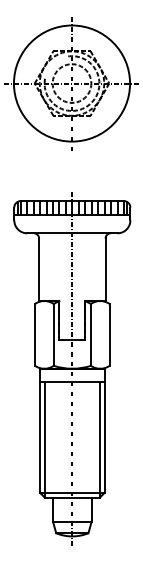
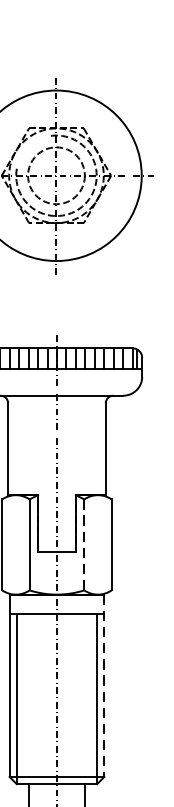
line: (90, 334) -> (83, 544), solid -> dashed
line: (104, 431) -> (104, 686), solid -> dashed

